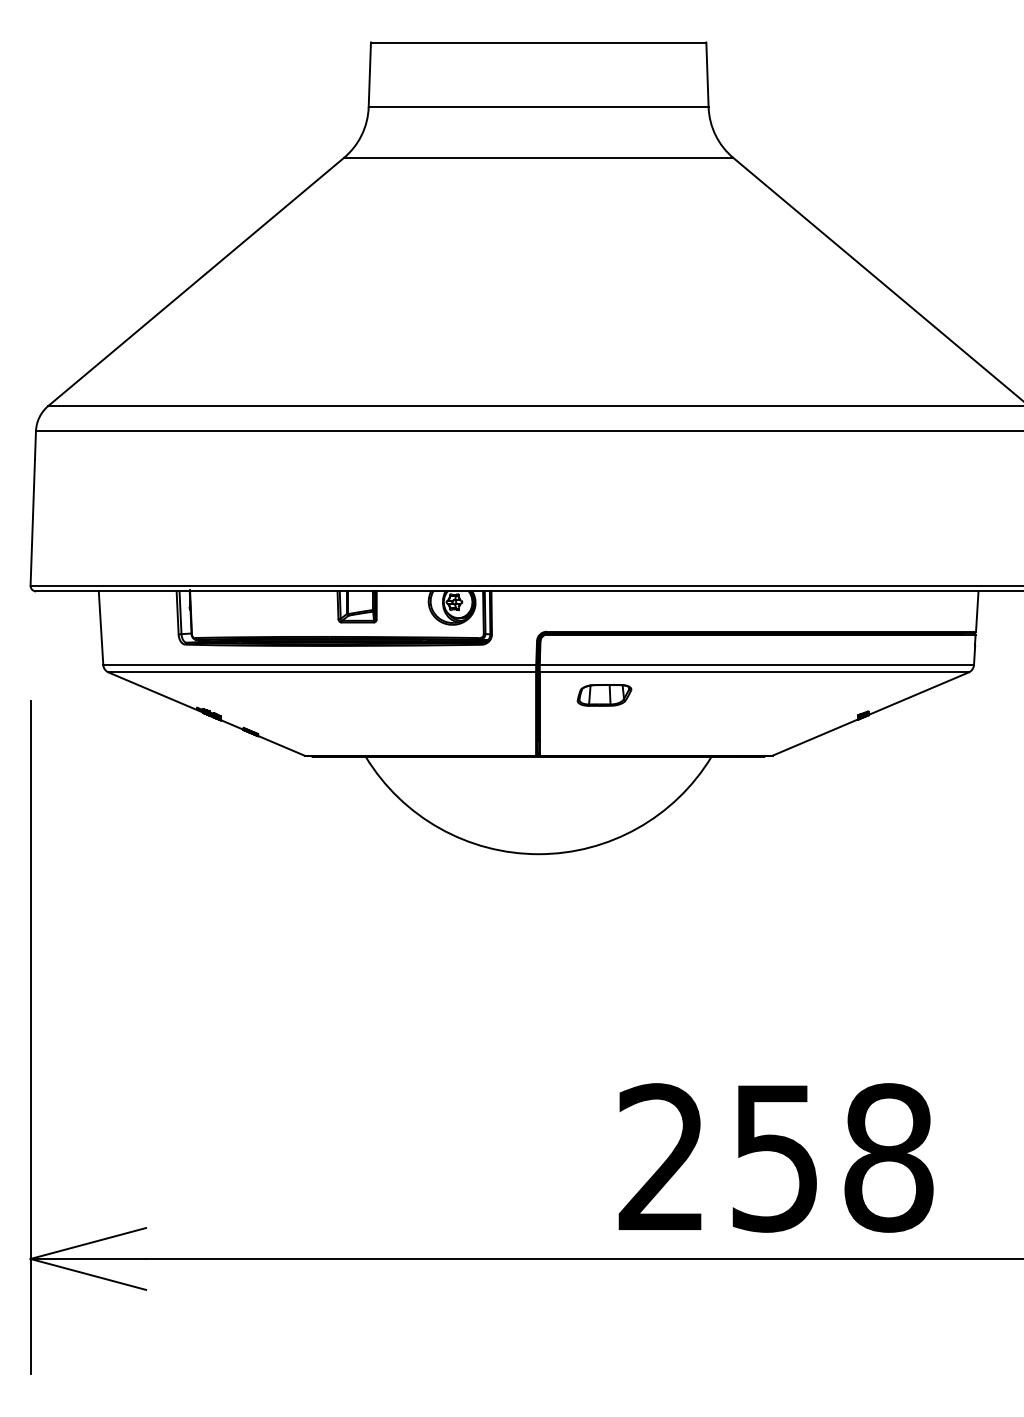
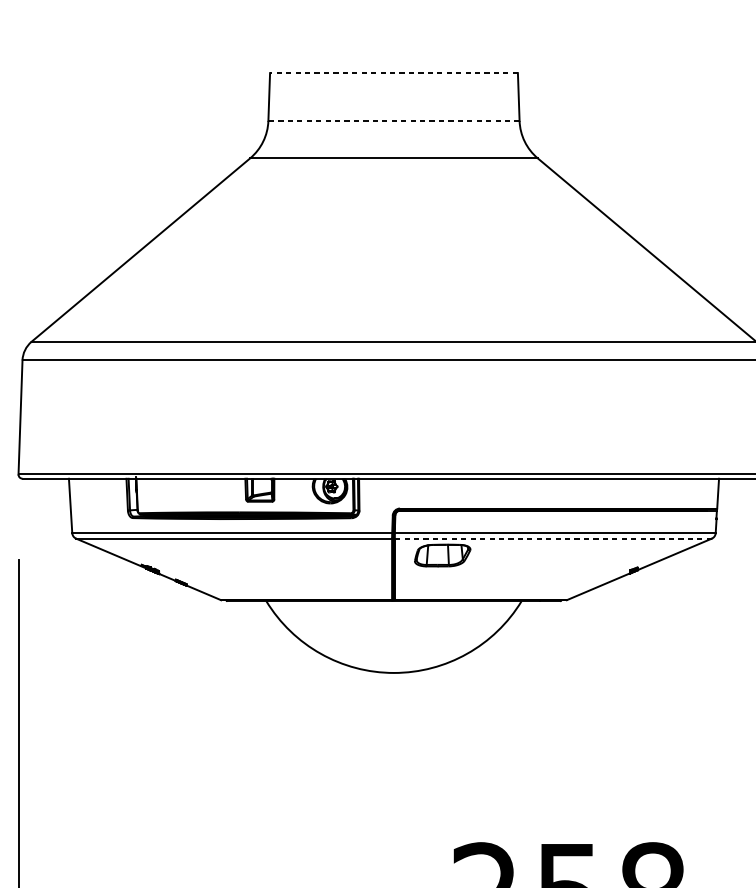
line: (538, 42) -> (393, 73), solid -> dashed
line: (538, 107) -> (393, 121), solid -> dashed
line: (754, 672) -> (553, 538), solid -> dashed
part: (604, 695) -> (442, 555), size x1.4

